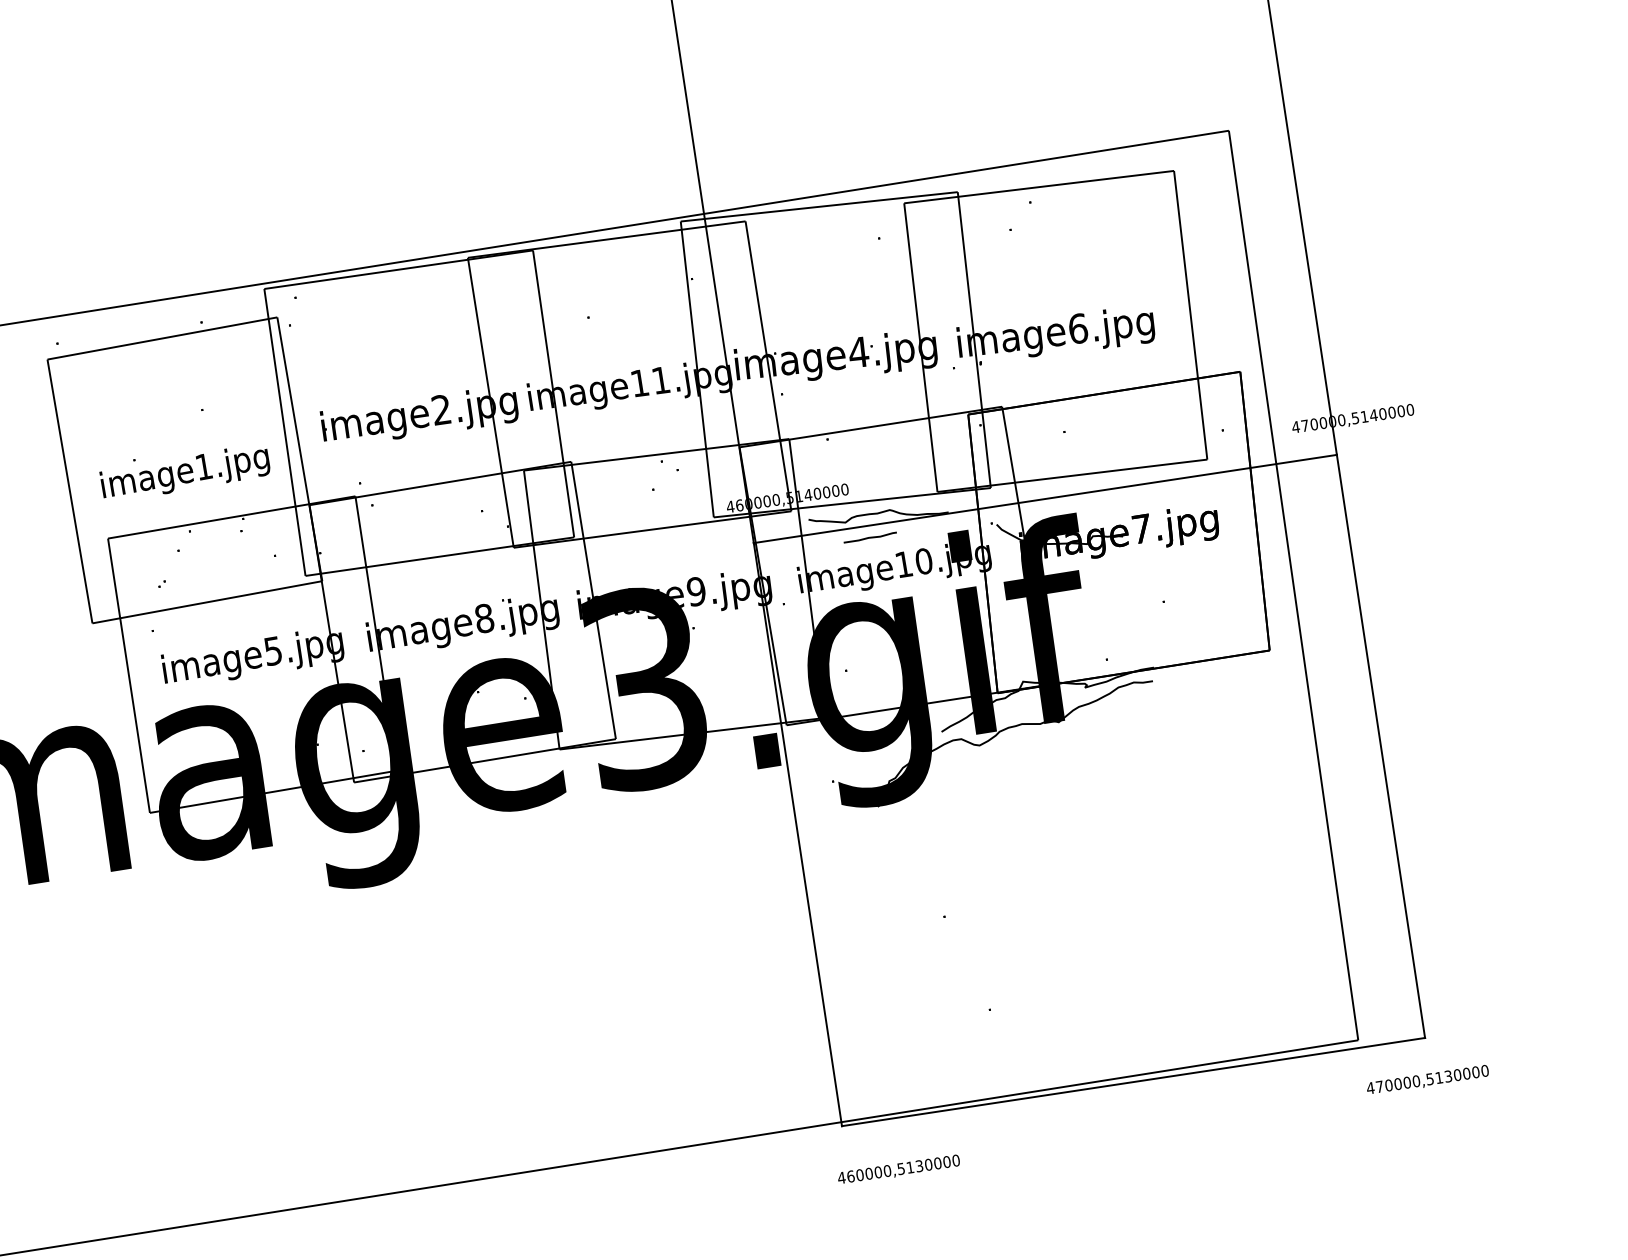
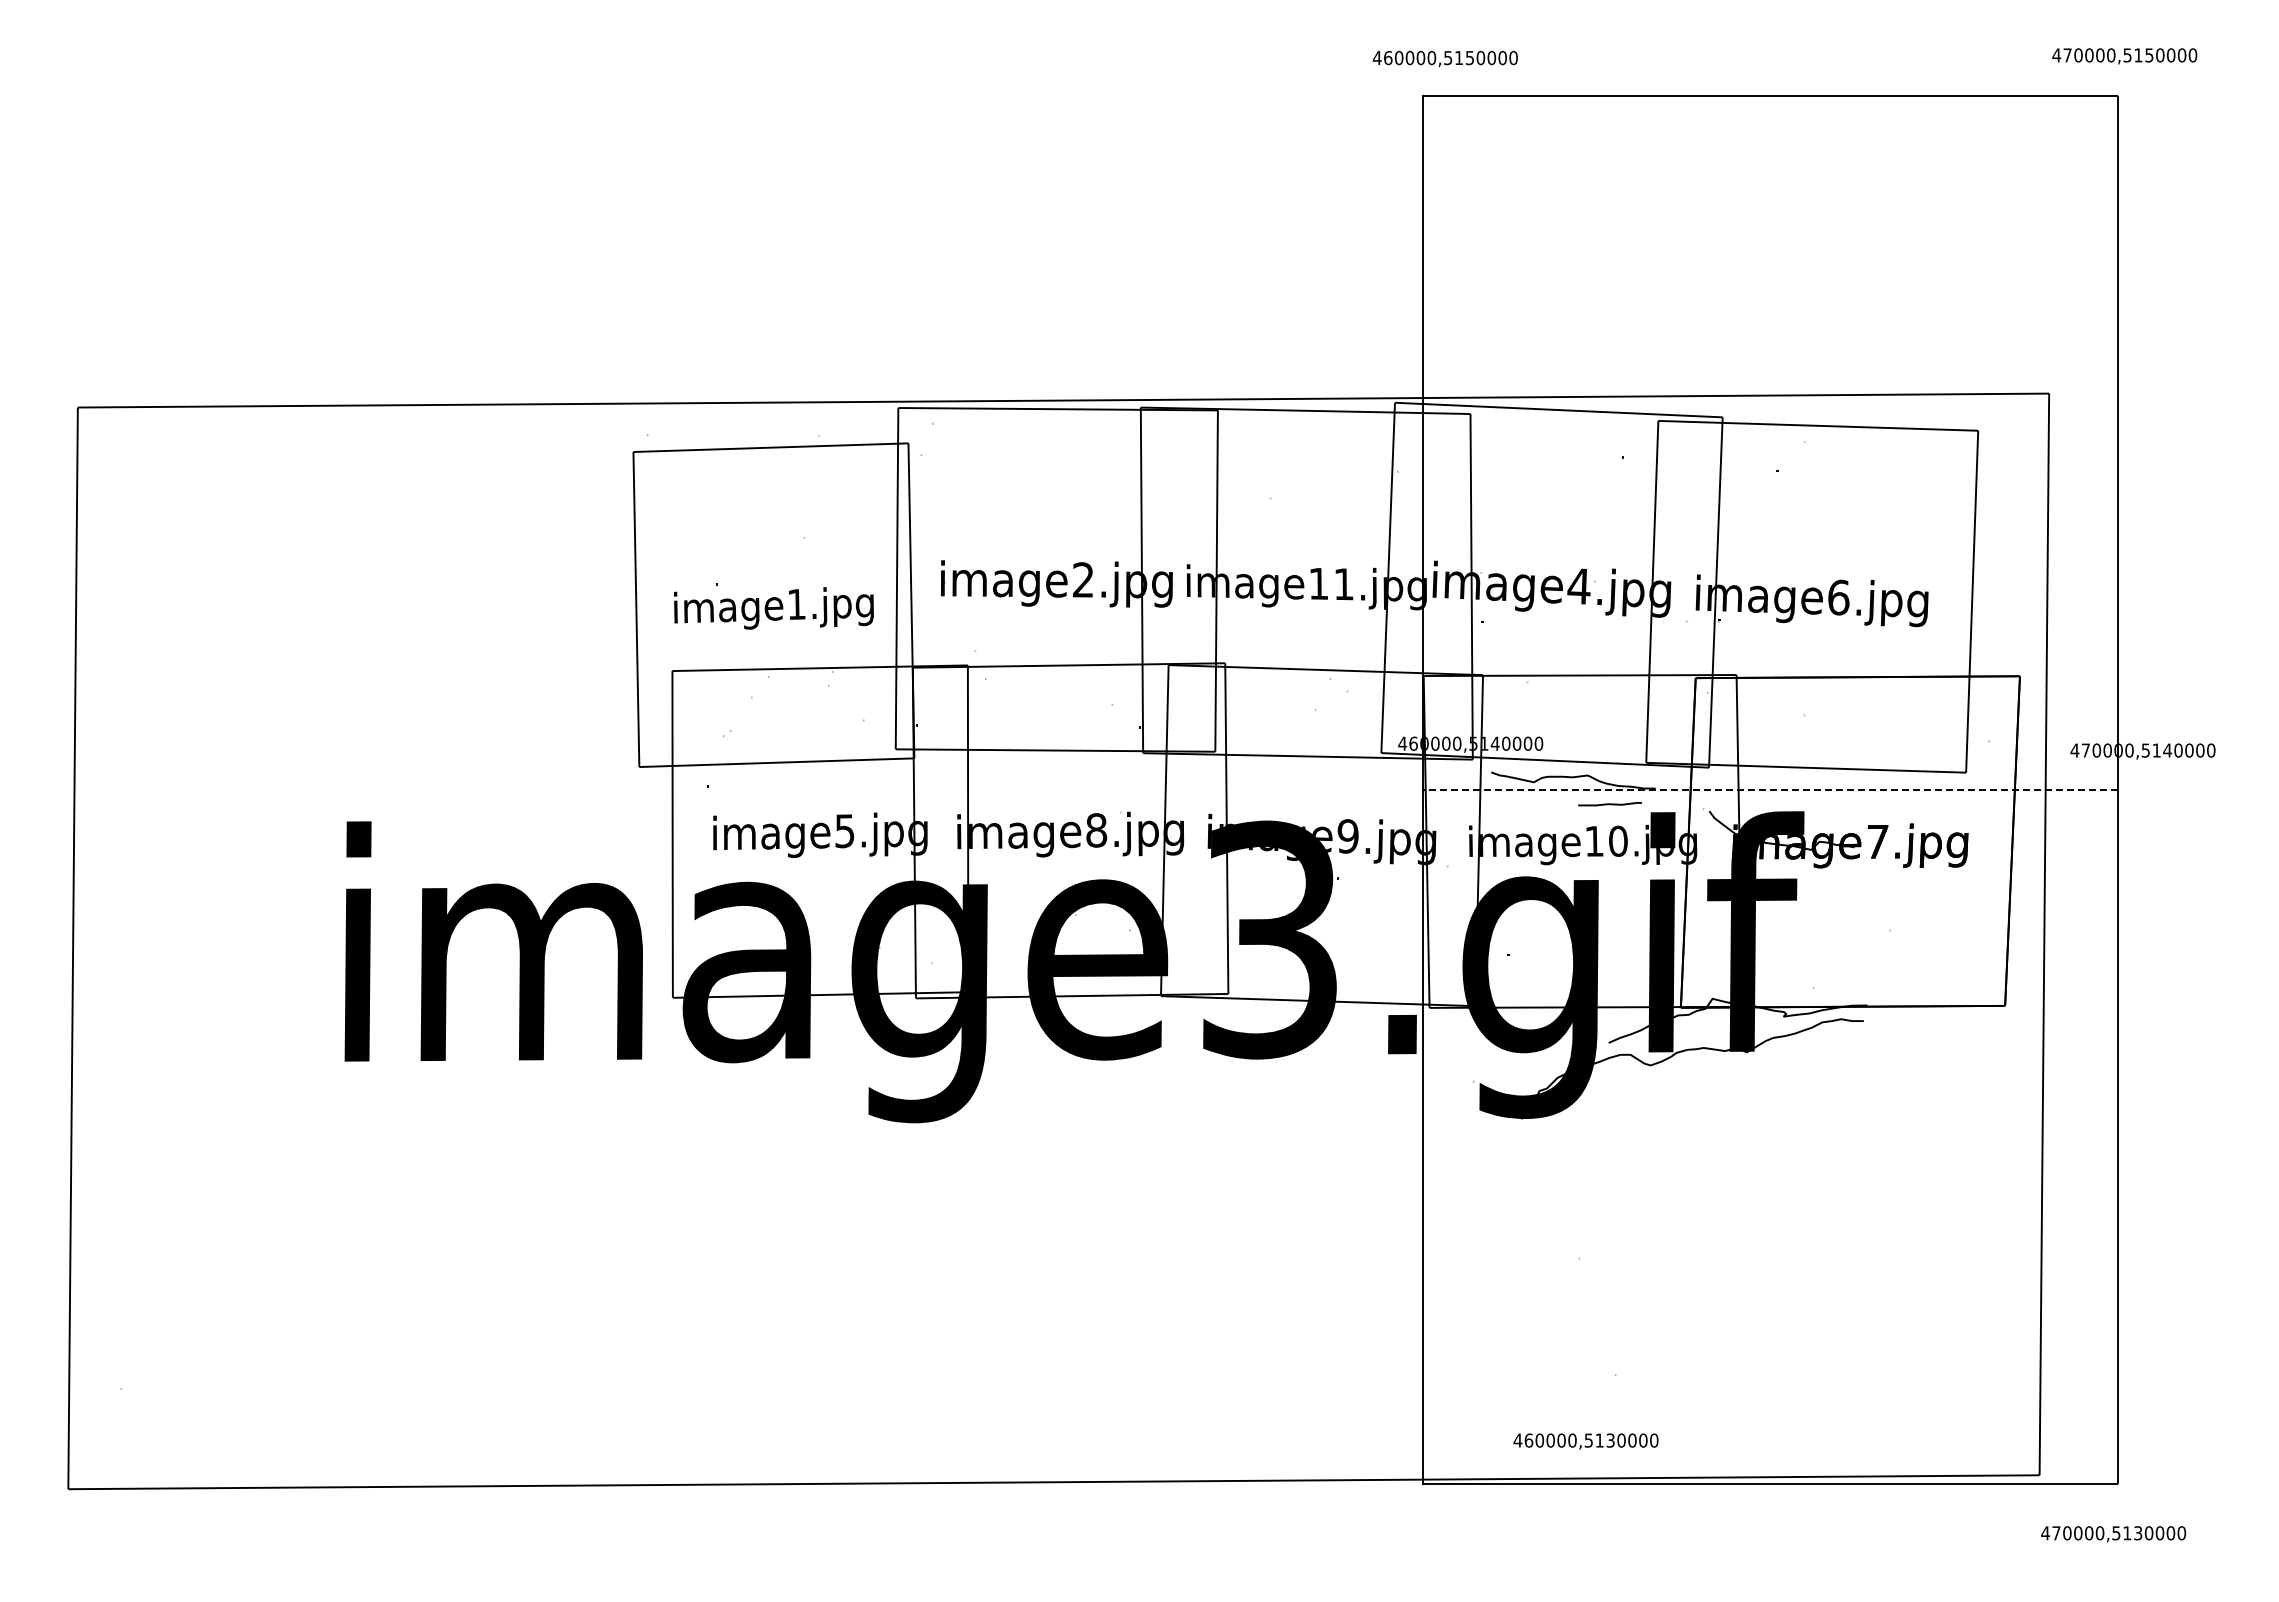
line: (1045, 499) -> (1770, 790), solid -> dashed
line: (869, 537) -> (1609, 804), moved
text: (898, 1170) -> (1585, 1441), moved

